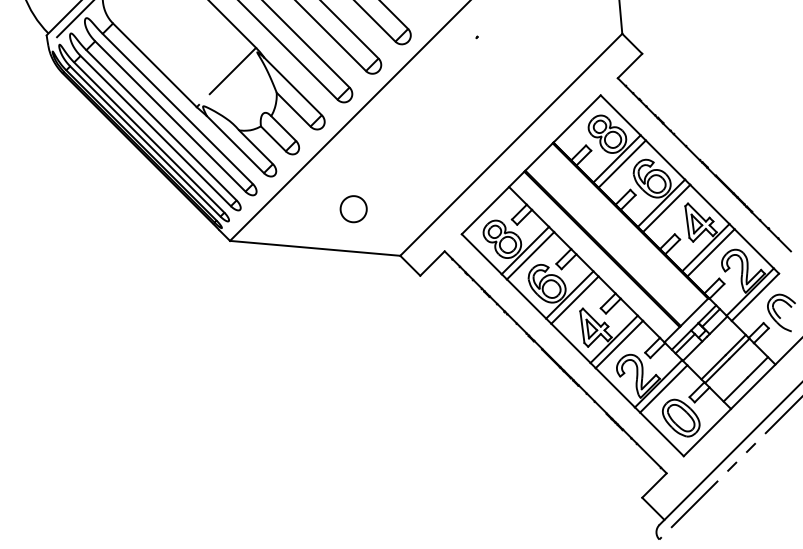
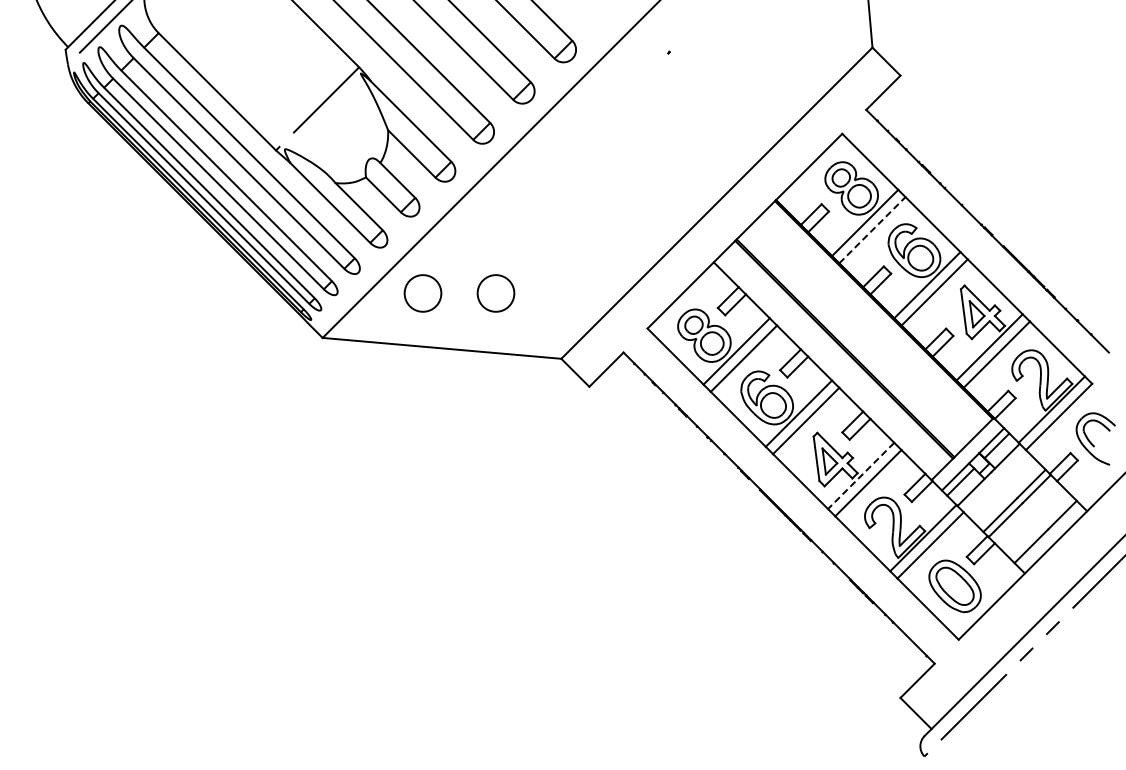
line: (622, 164) -> (872, 230), solid -> dashed
part: (301, 209) -> (422, 293), added
line: (614, 339) -> (861, 475), solid -> dashed

